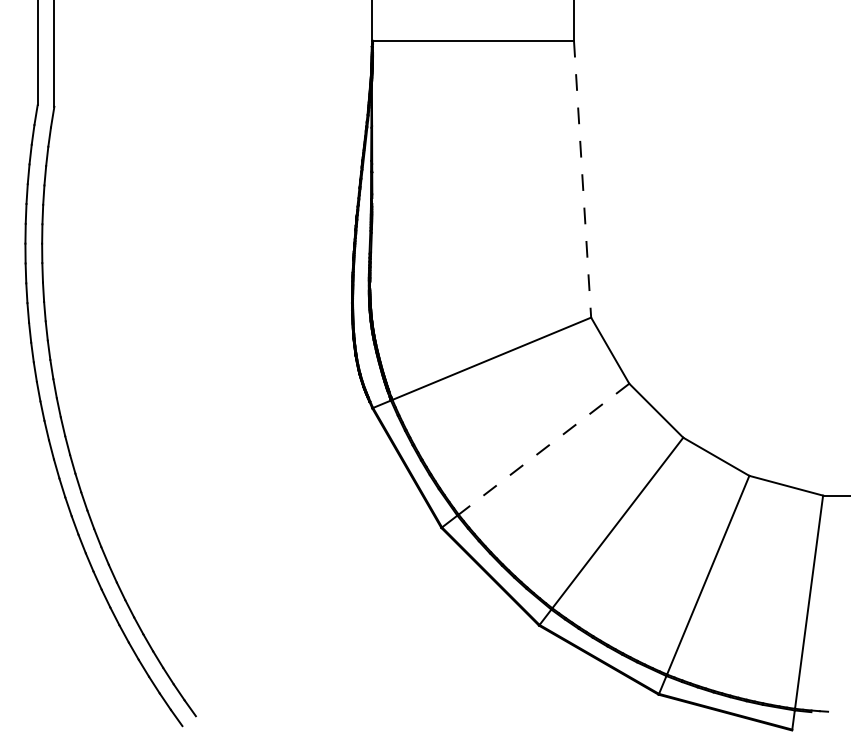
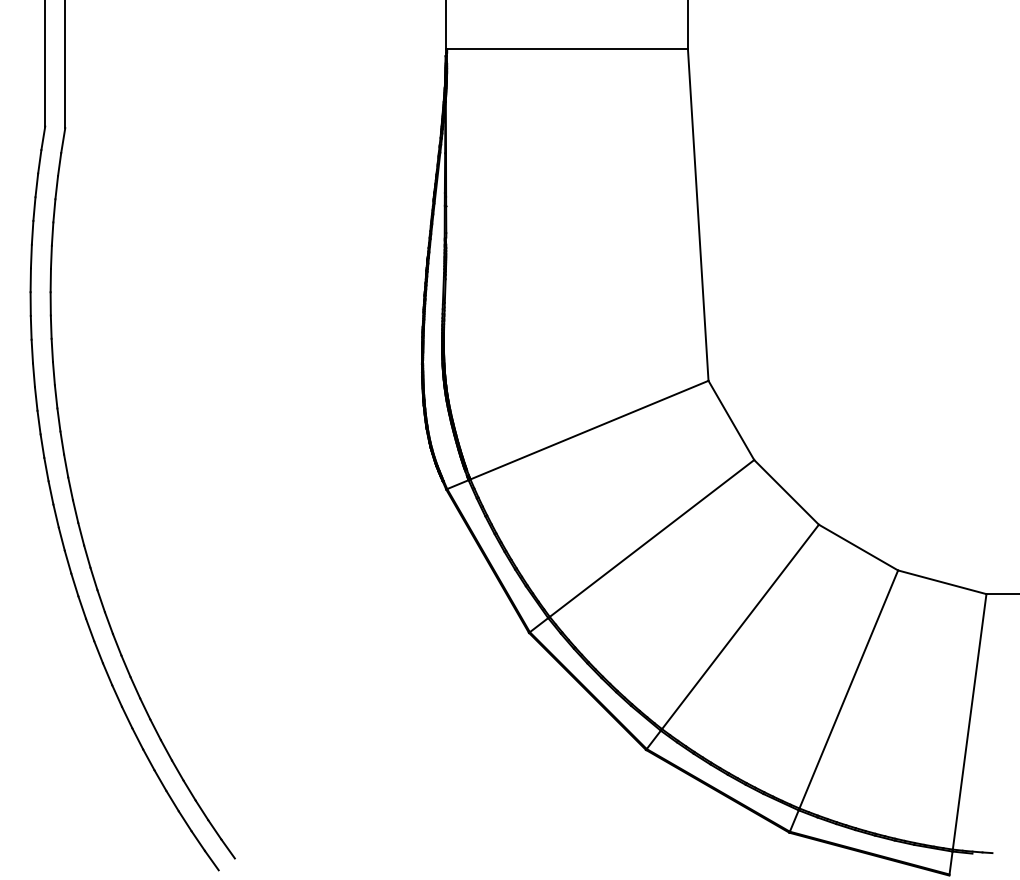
line: (582, 179) -> (698, 215), dashed -> solid
line: (544, 449) -> (652, 538), dashed -> solid

